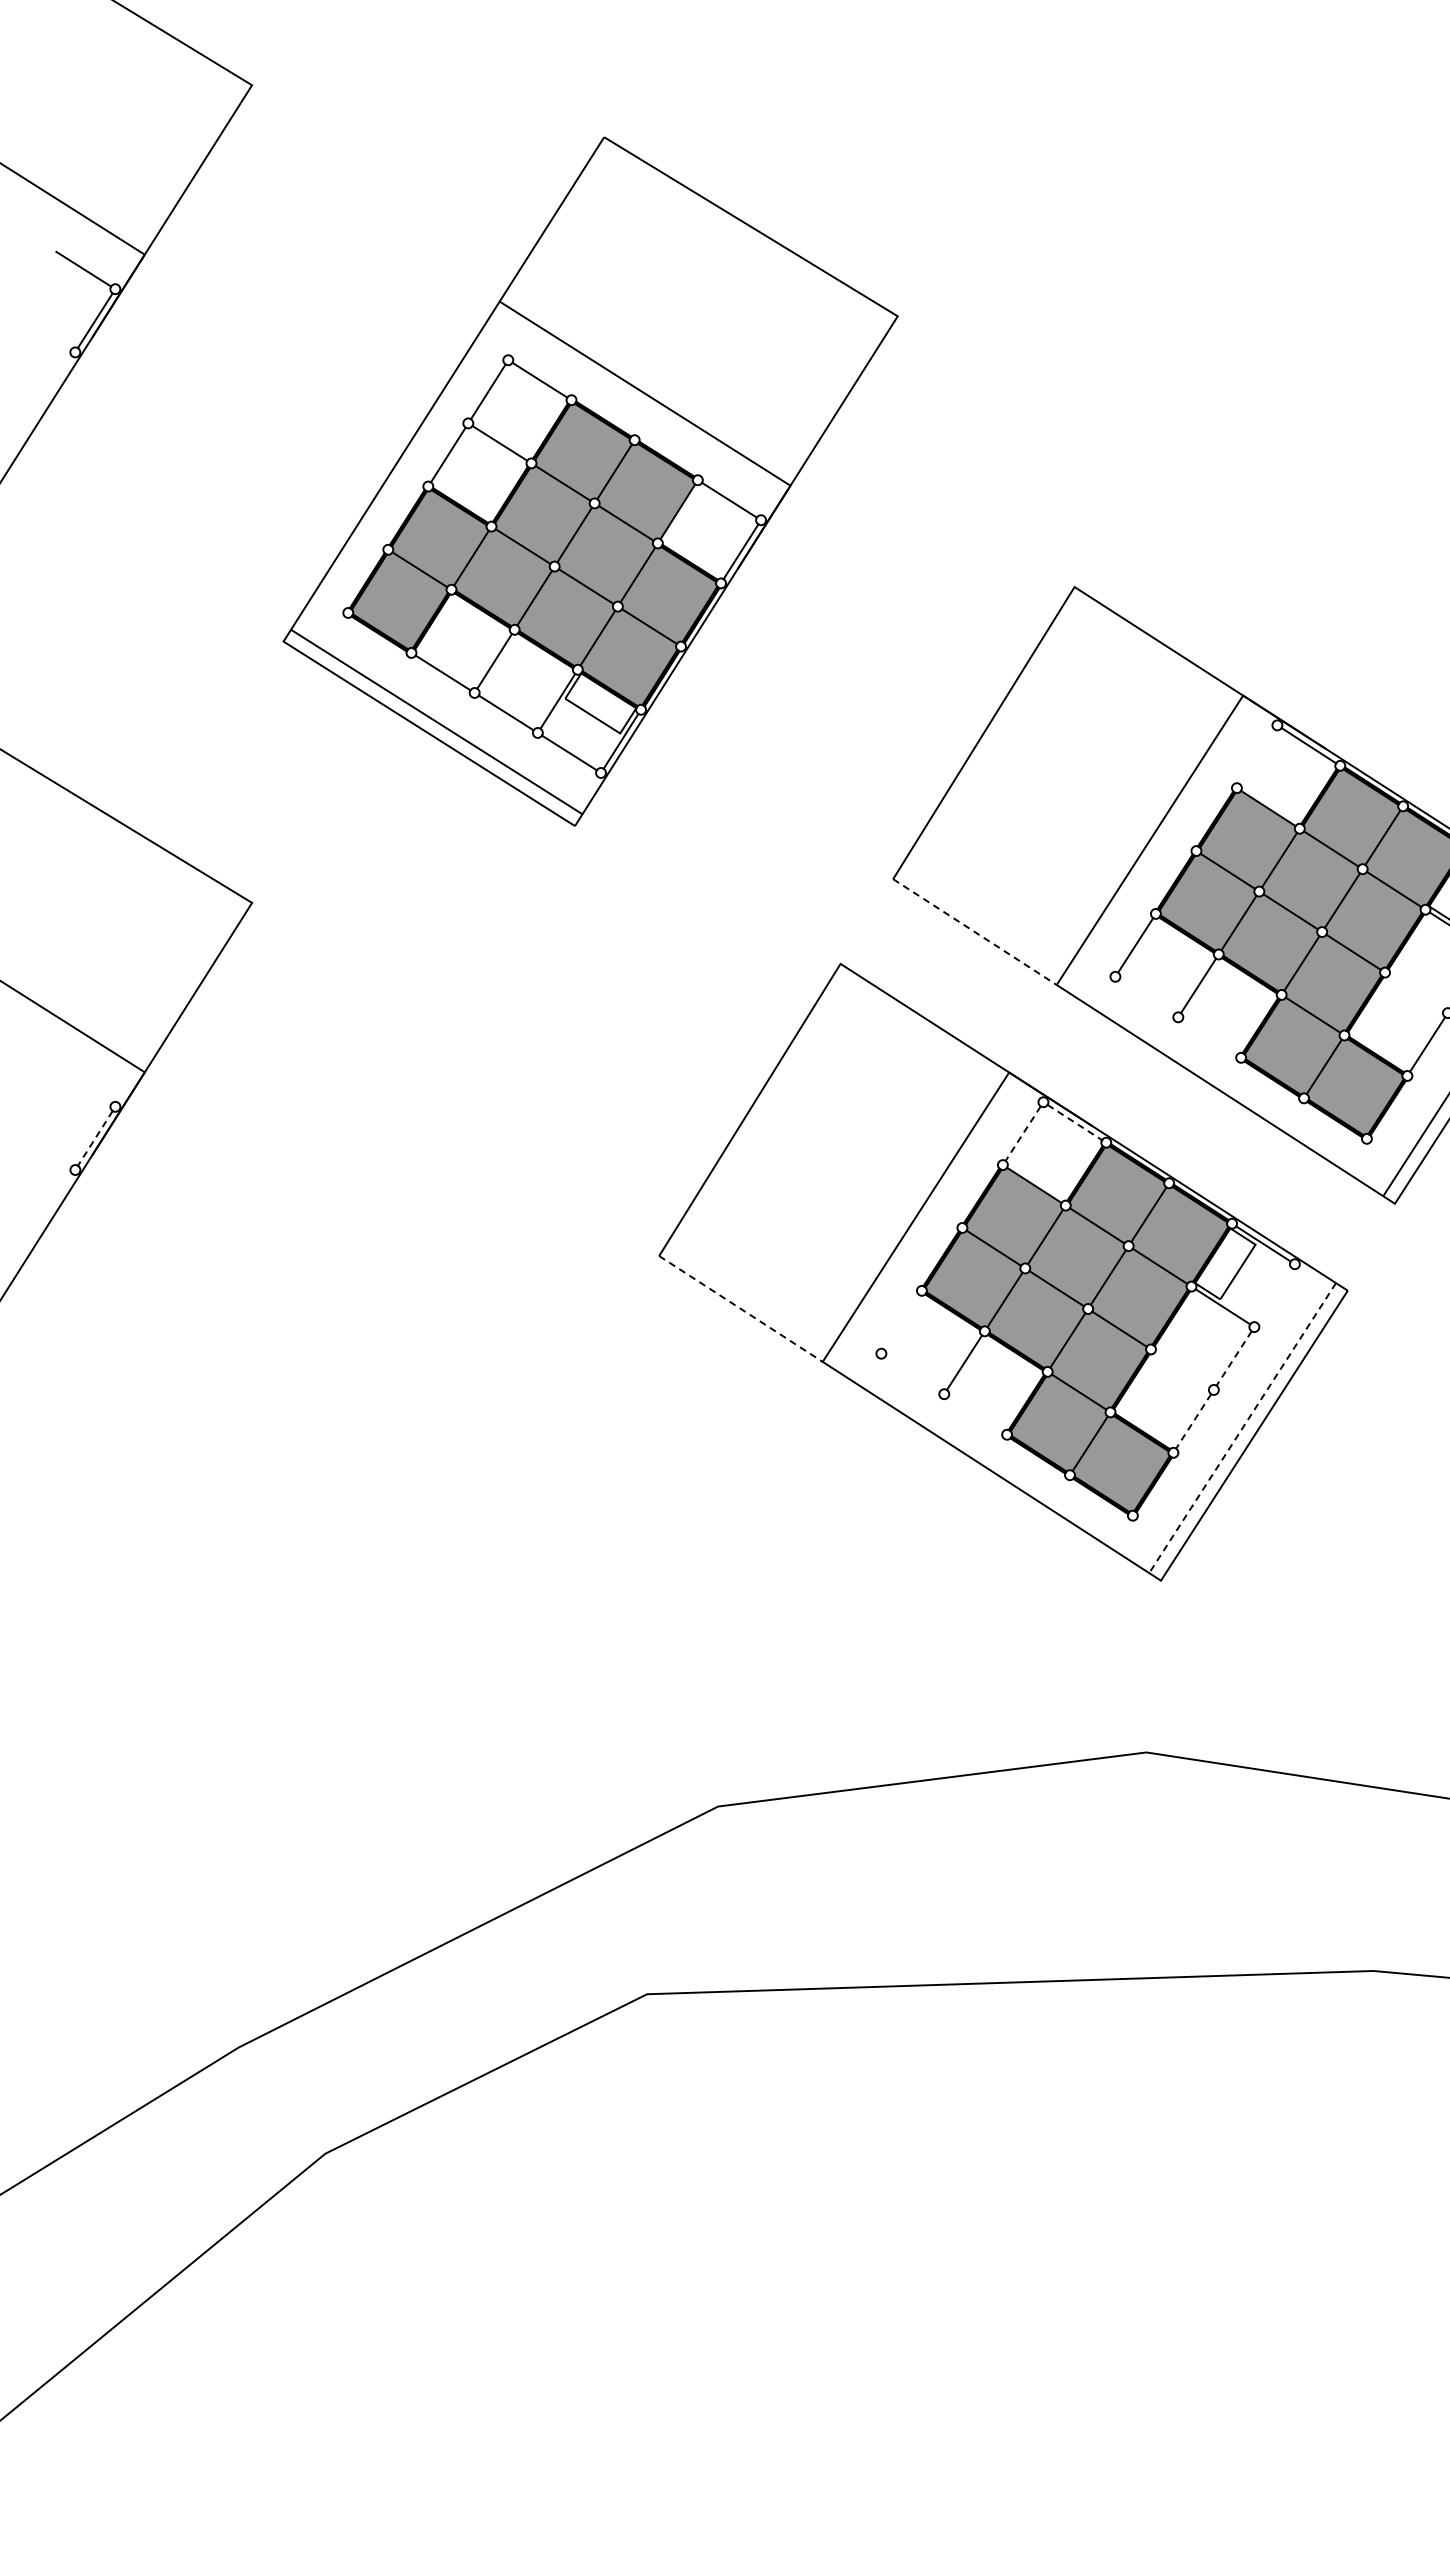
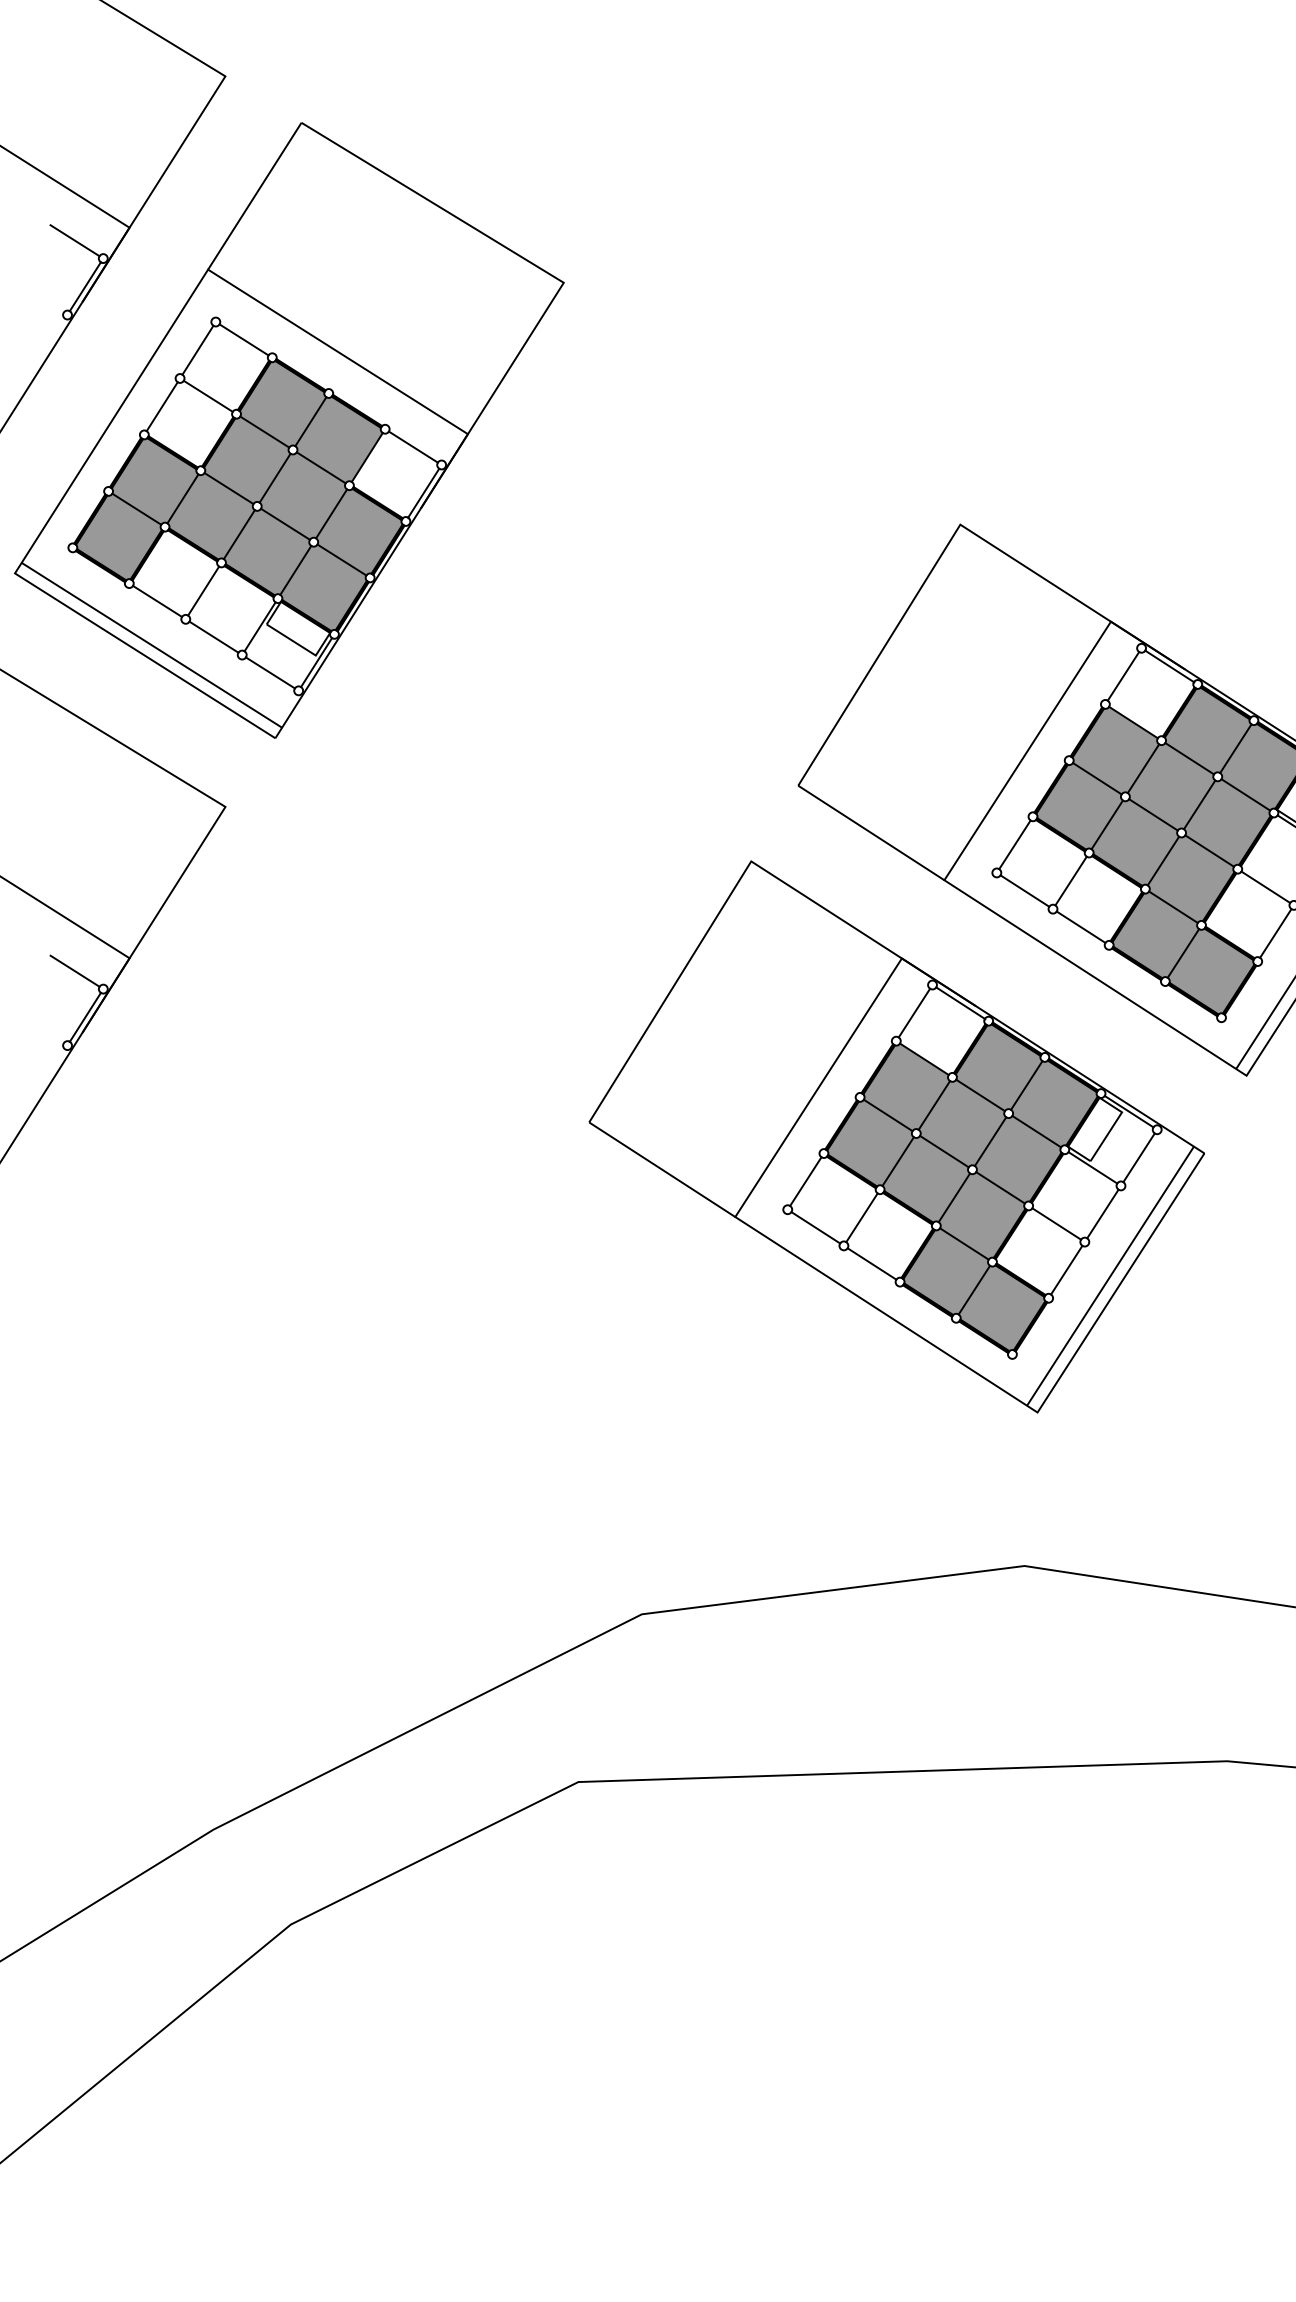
part: (590, 481) -> (289, 430), moved
line: (1256, 756) -> (1122, 676), added
line: (975, 932) -> (871, 833), dashed -> solid
line: (1416, 992) -> (1265, 886), added
line: (1146, 996) -> (1024, 890), added
line: (1209, 1037) -> (1080, 927), added
line: (83, 1086) -> (74, 970), added
line: (1075, 1122) -> (961, 1003), dashed -> solid
line: (1022, 1134) -> (913, 1013), dashed -> solid
line: (95, 1138) -> (85, 1017), dashed -> solid
line: (1274, 1295) -> (1138, 1157), added
line: (741, 1309) -> (662, 1170), dashed -> solid
line: (901, 1322) -> (805, 1181), added
line: (1233, 1358) -> (1102, 1213), dashed -> solid
line: (1182, 1369) -> (1056, 1223), added
line: (912, 1373) -> (815, 1227), added
line: (975, 1413) -> (871, 1263), added
line: (1193, 1421) -> (1066, 1270), dashed -> solid
line: (1242, 1428) -> (1110, 1276), dashed -> solid

